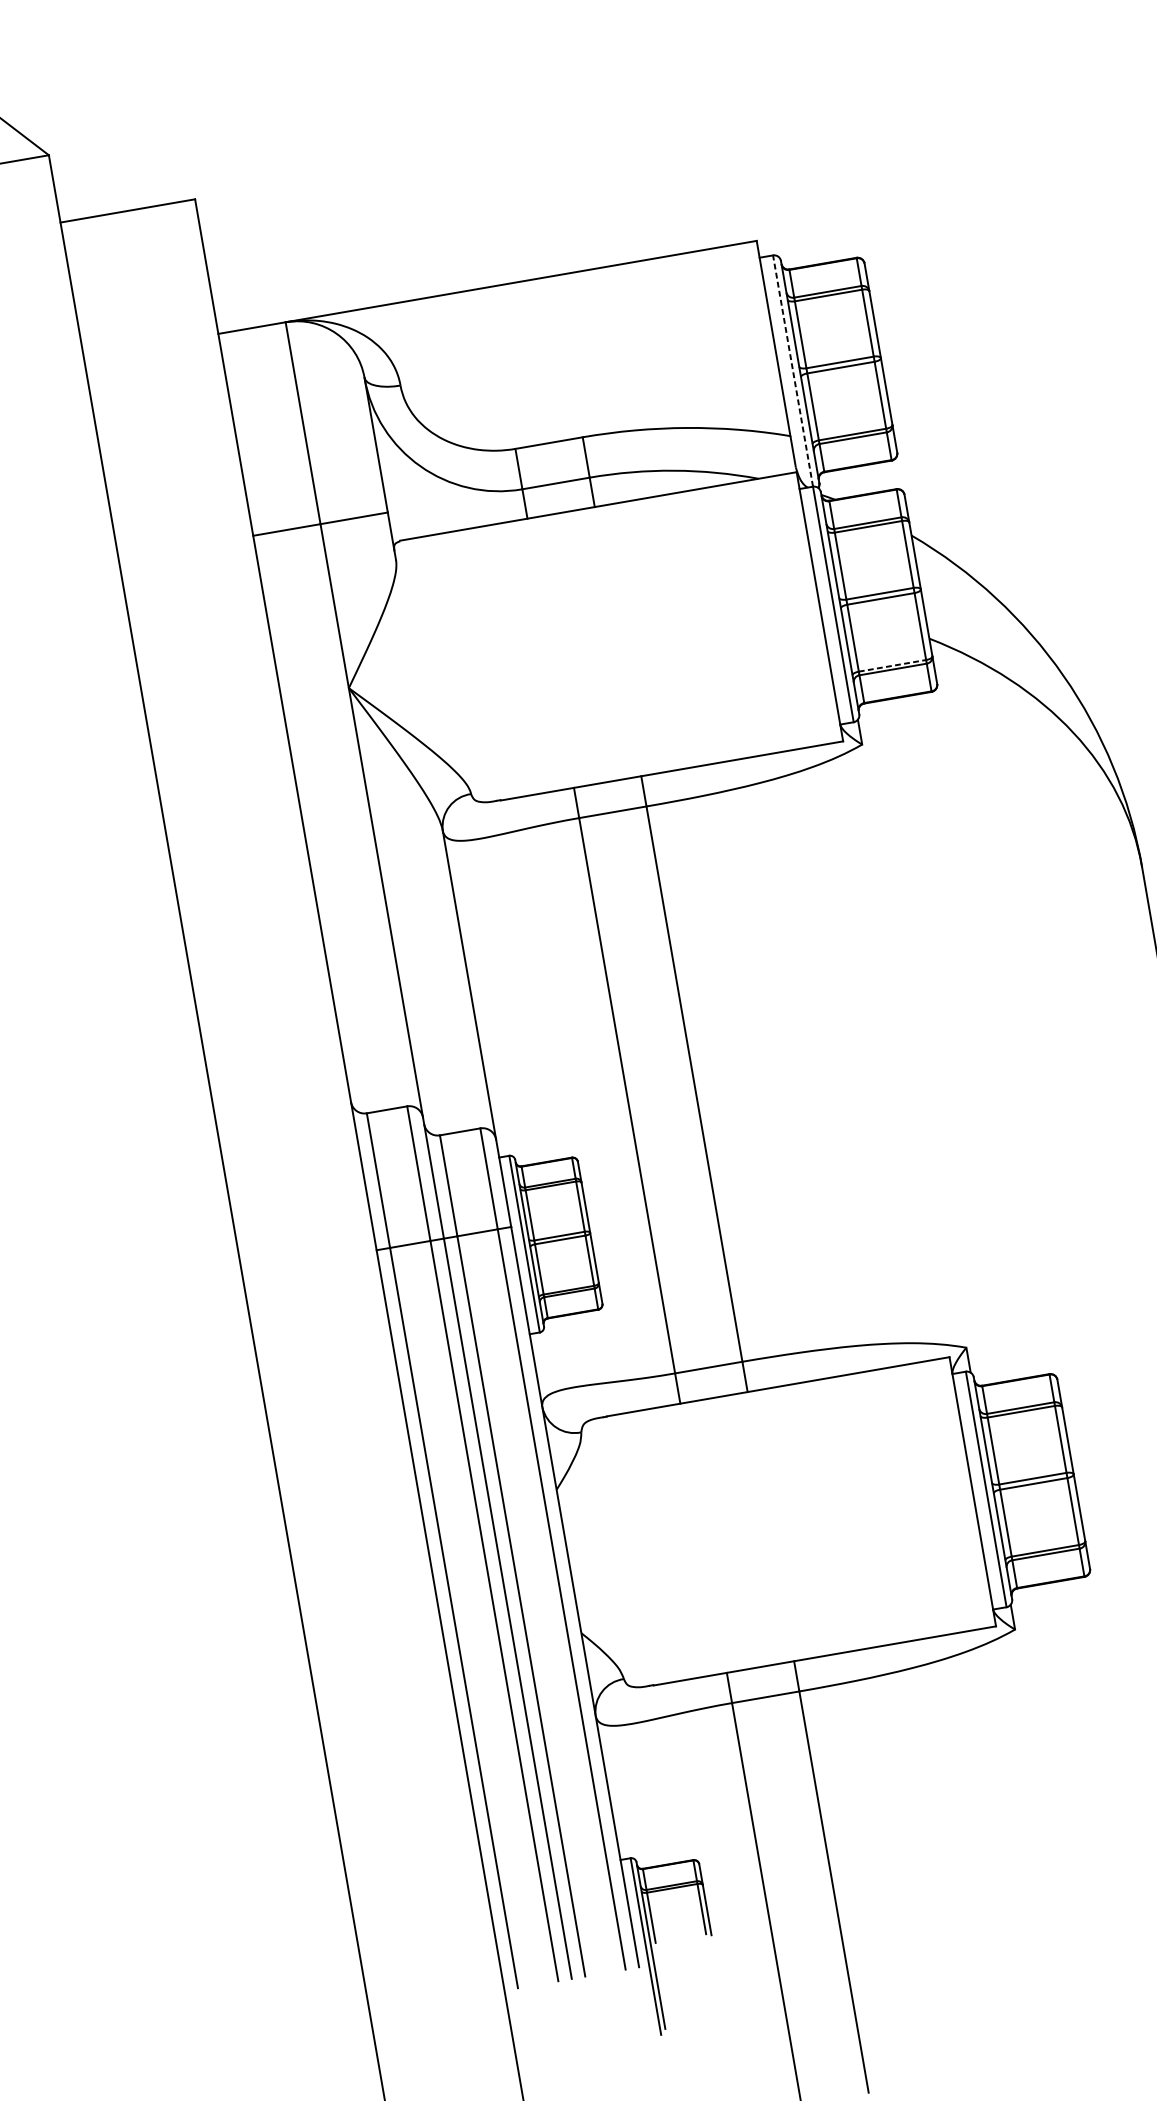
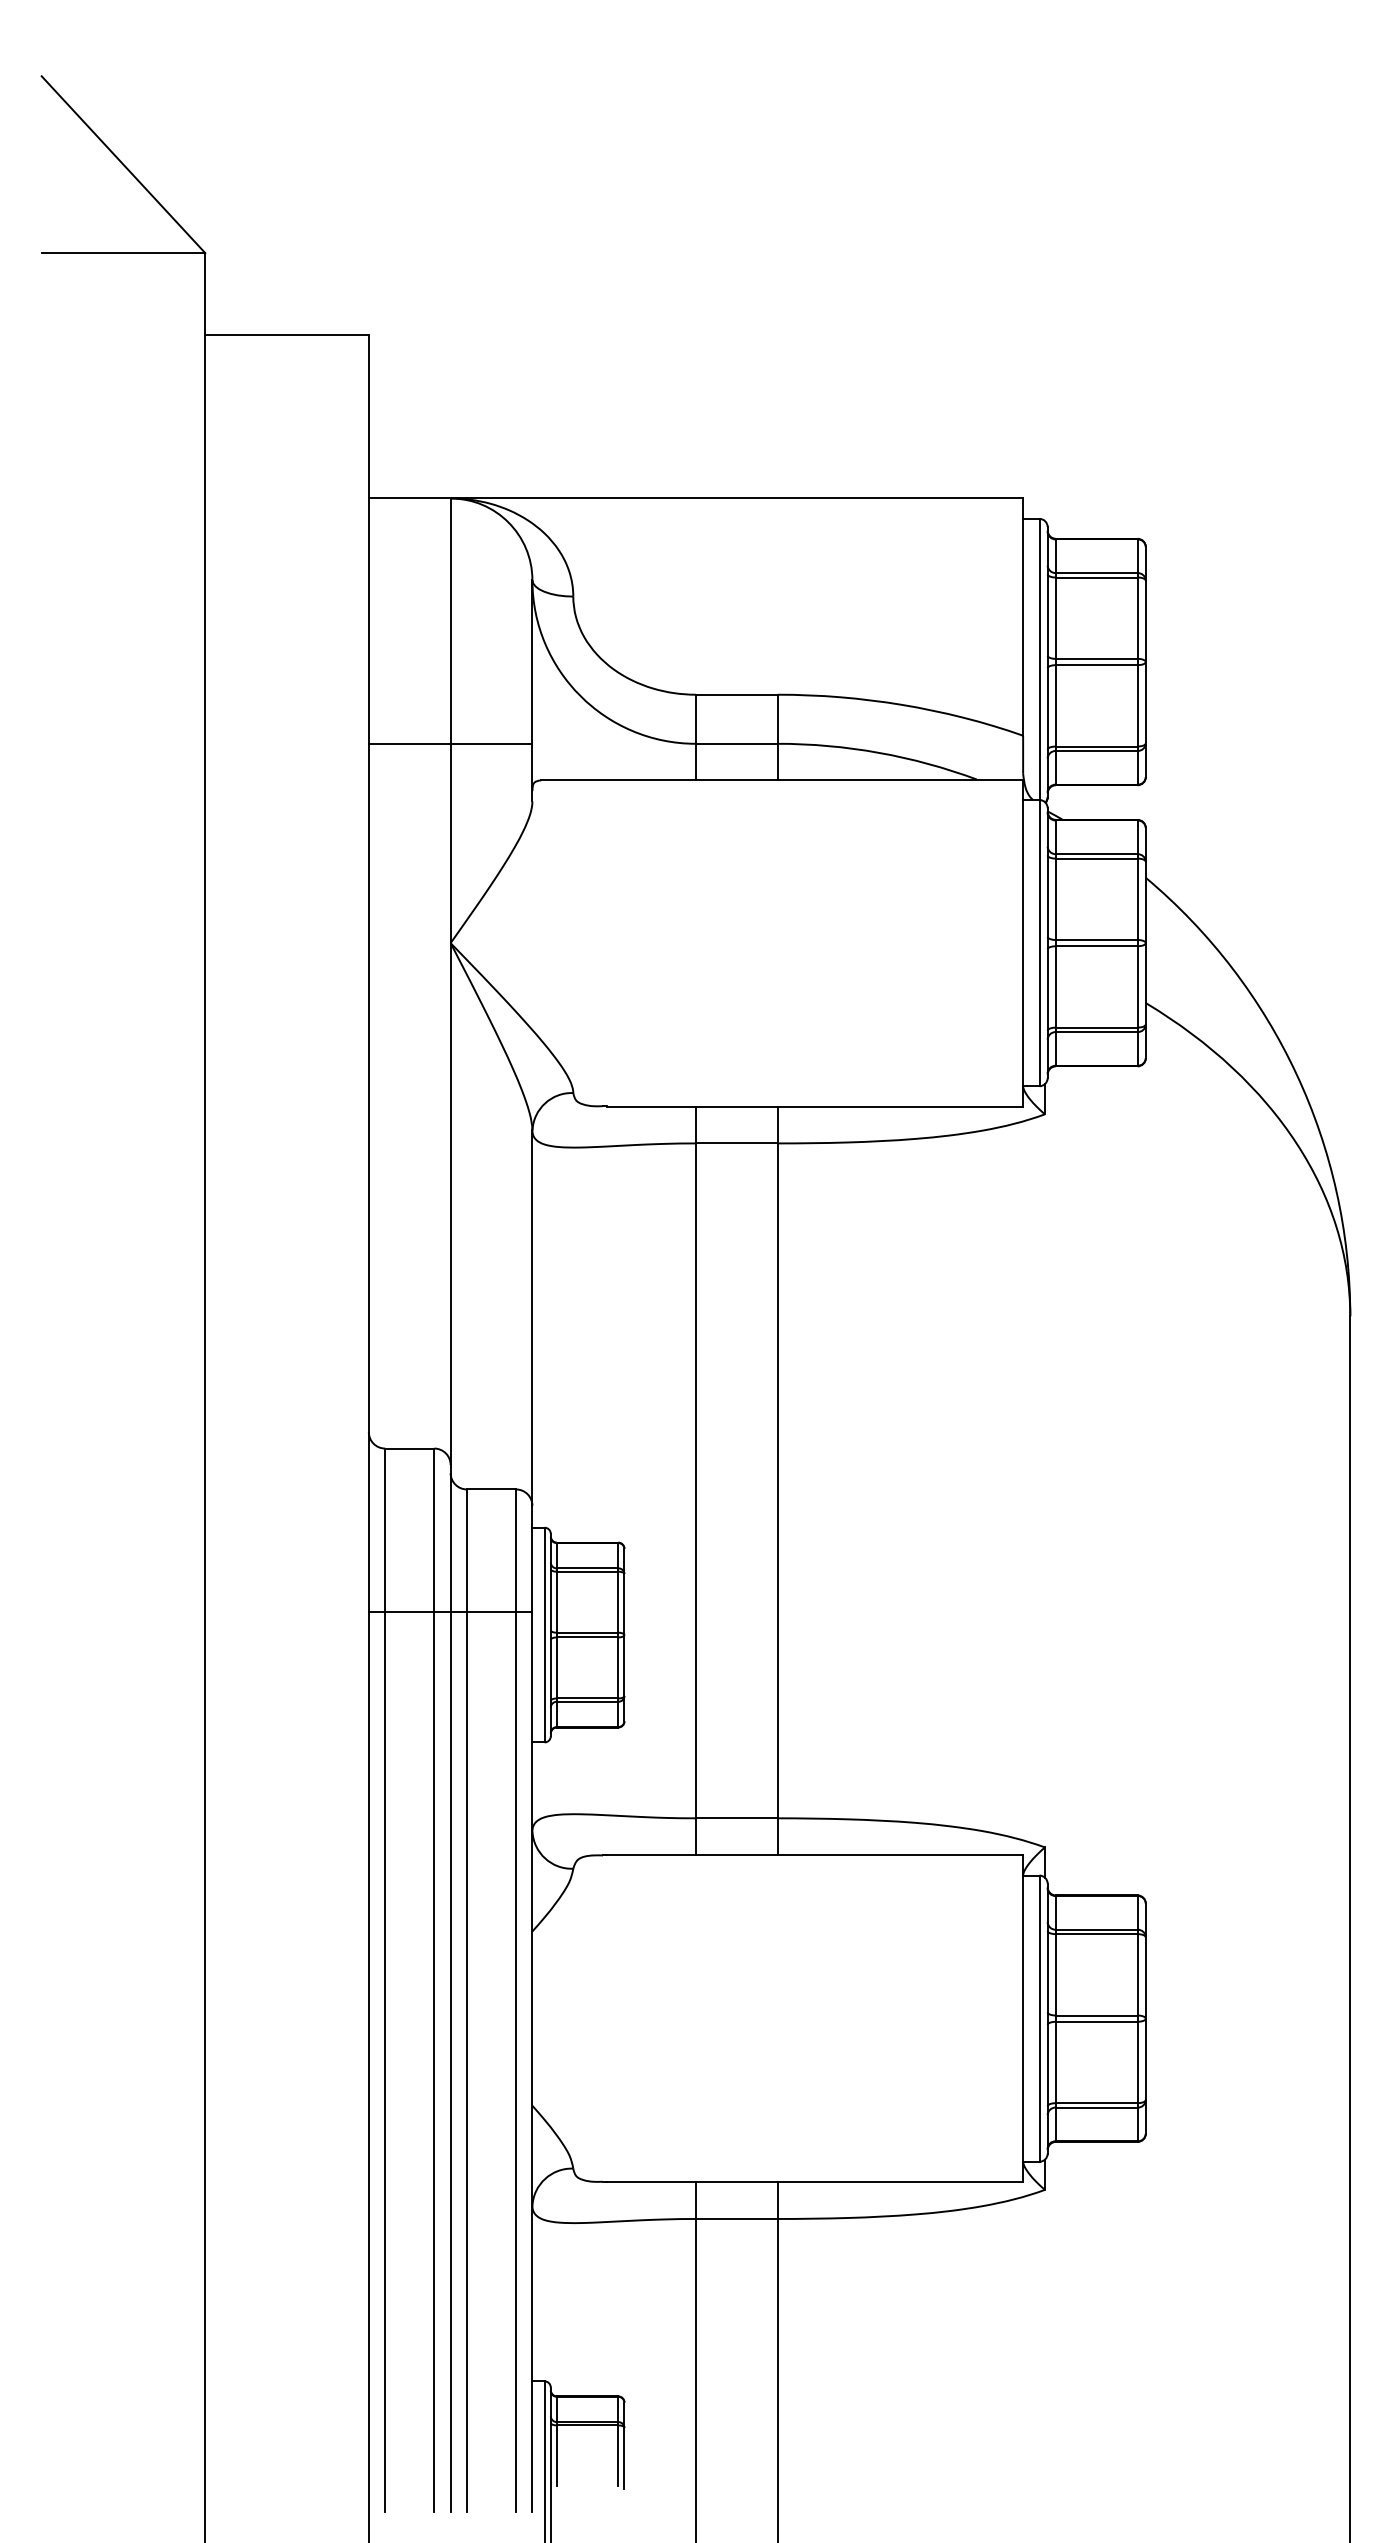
line: (793, 371) -> (1039, 659), dashed -> solid
line: (892, 665) -> (1096, 1027), dashed -> solid

